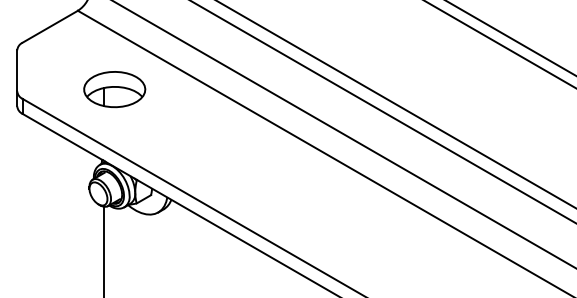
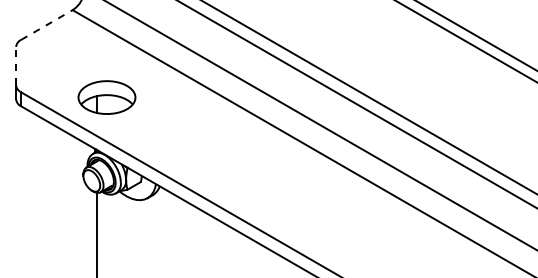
line: (49, 27) -> (46, 25), solid -> dashed
line: (17, 70) -> (16, 65), solid -> dashed
part: (114, 89) -> (106, 97), moved

